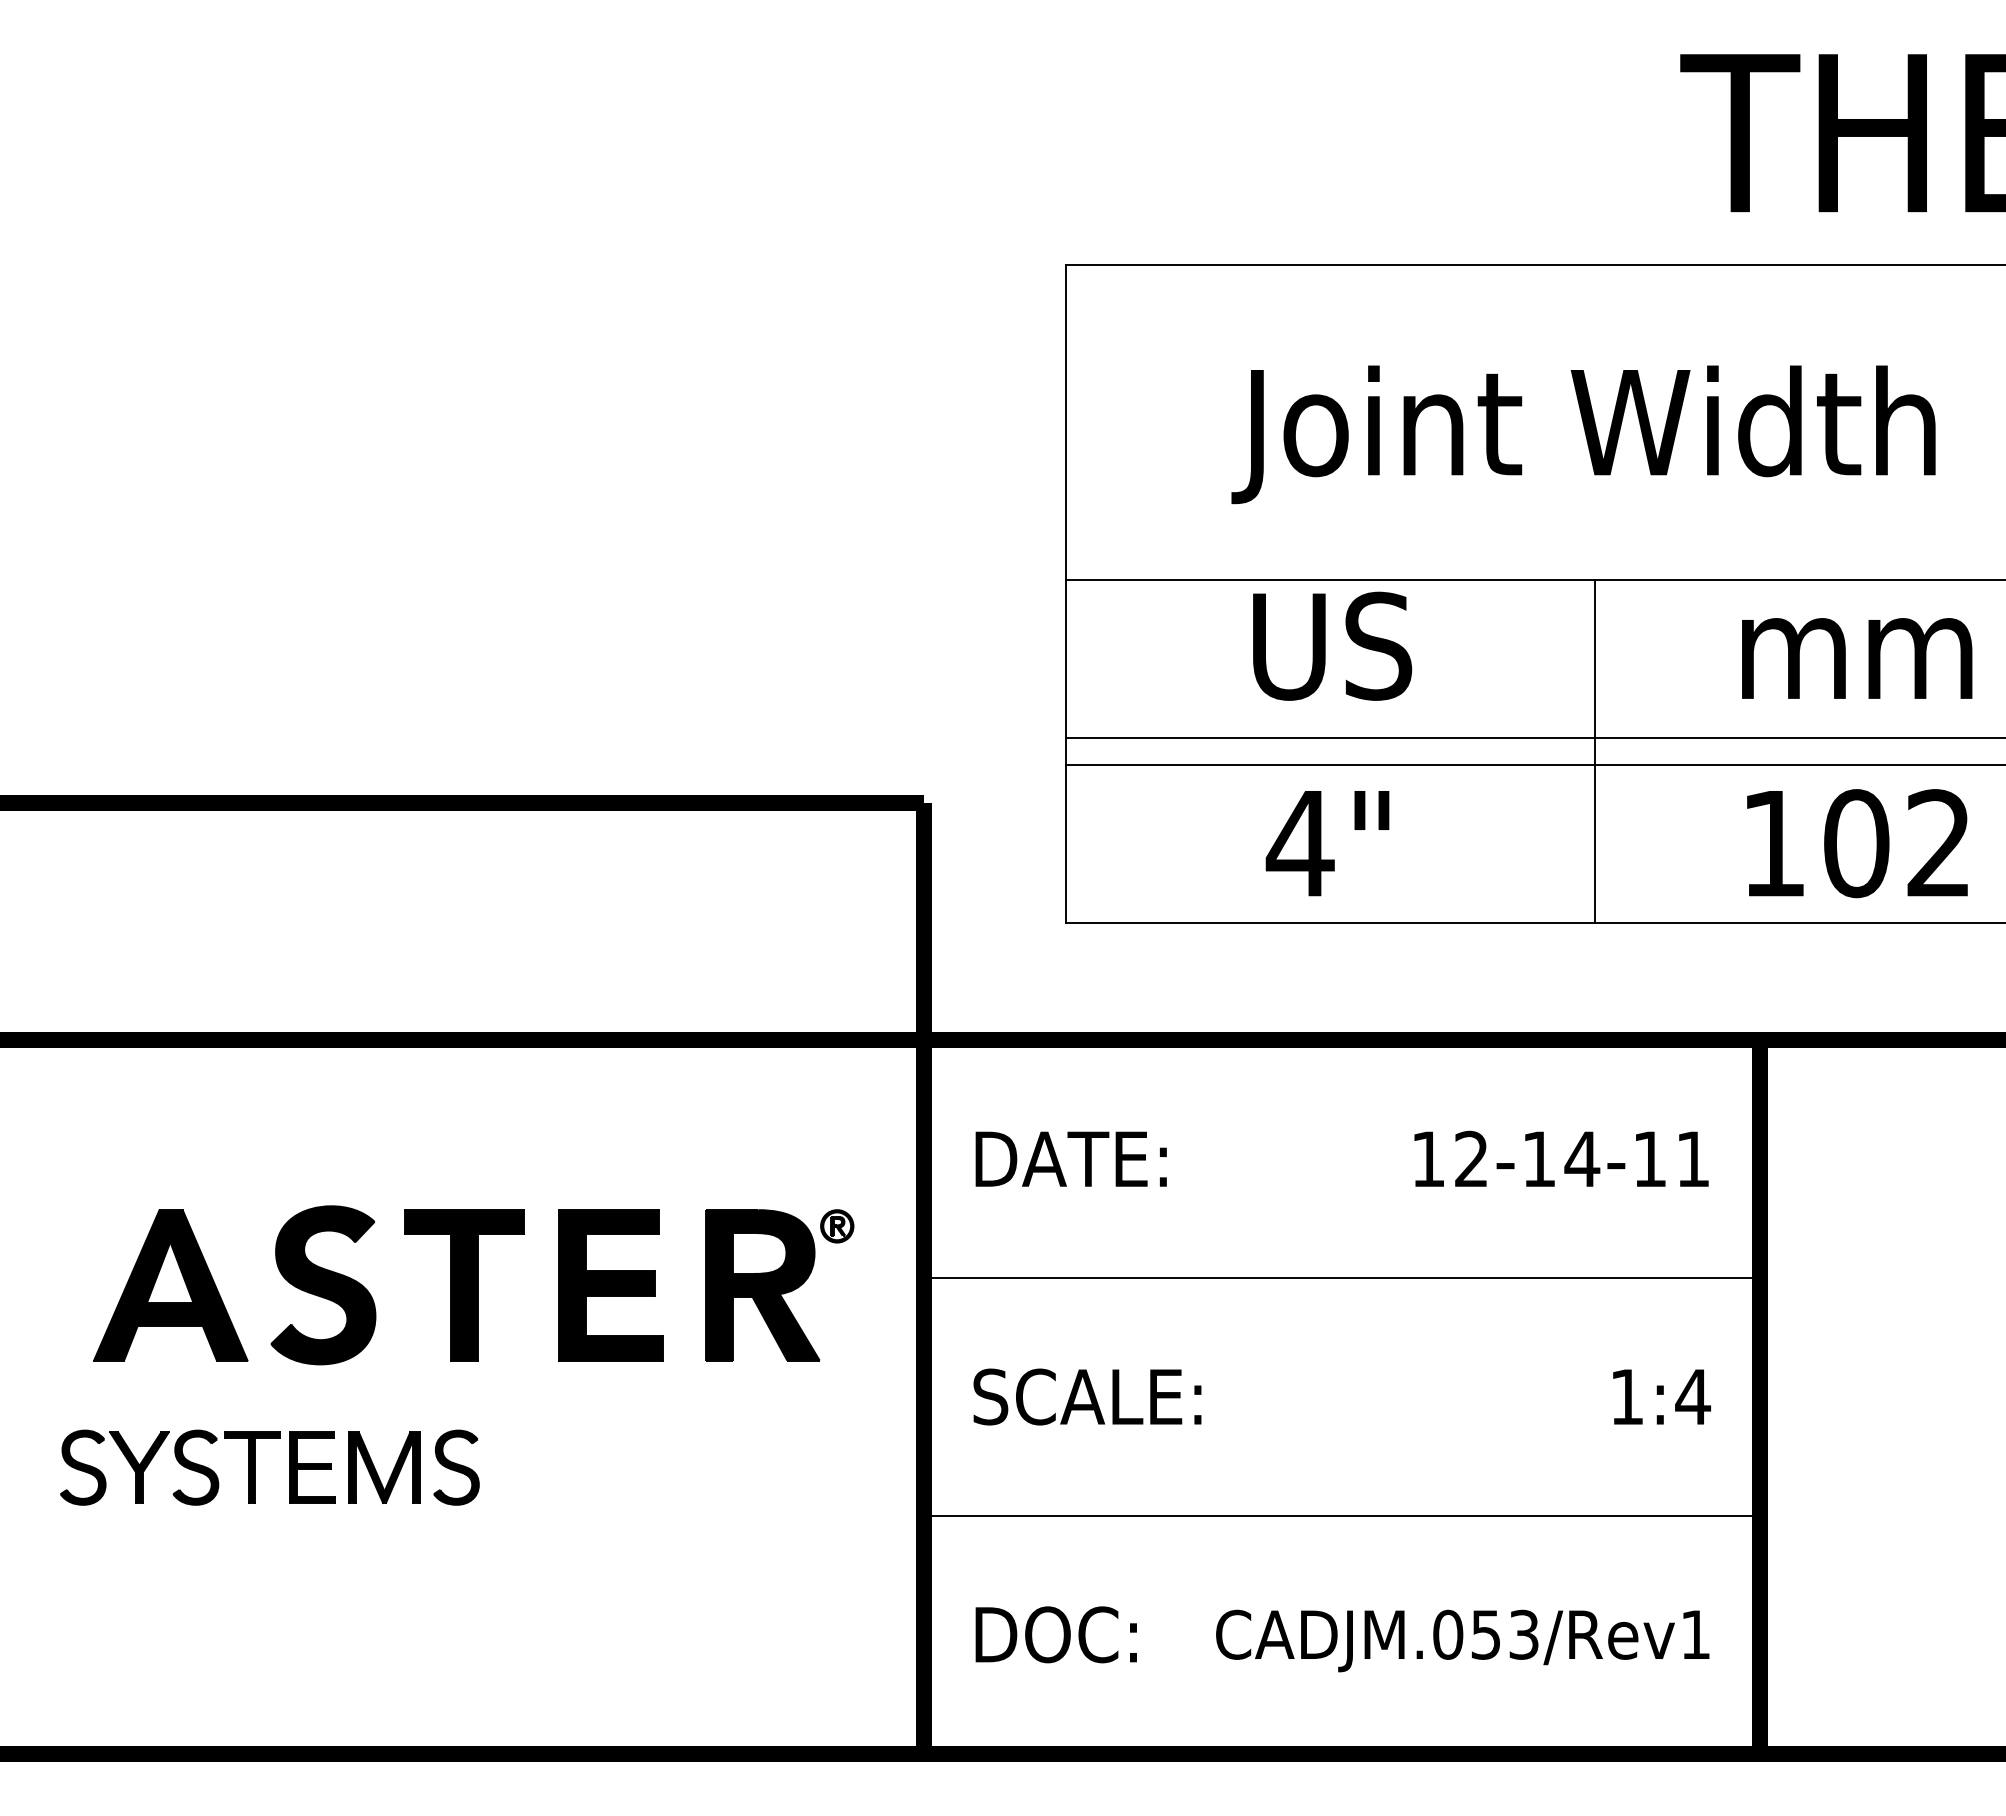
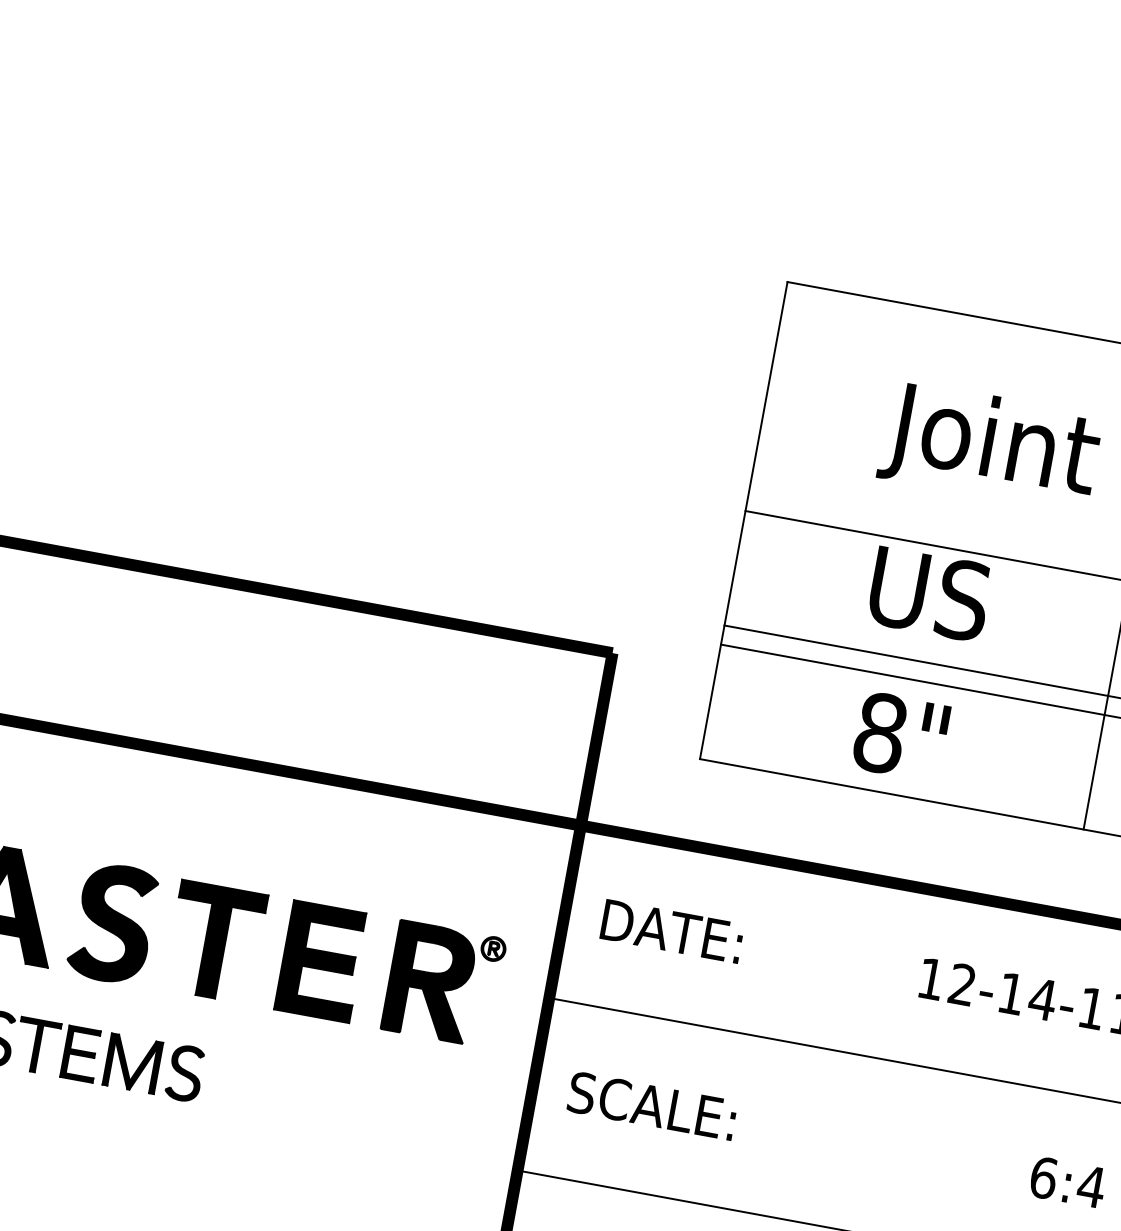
text: (1299, 843) -> (879, 732), 4" -> 8"
text: (1627, 1396) -> (1044, 1177), 1:4 -> 6:4

